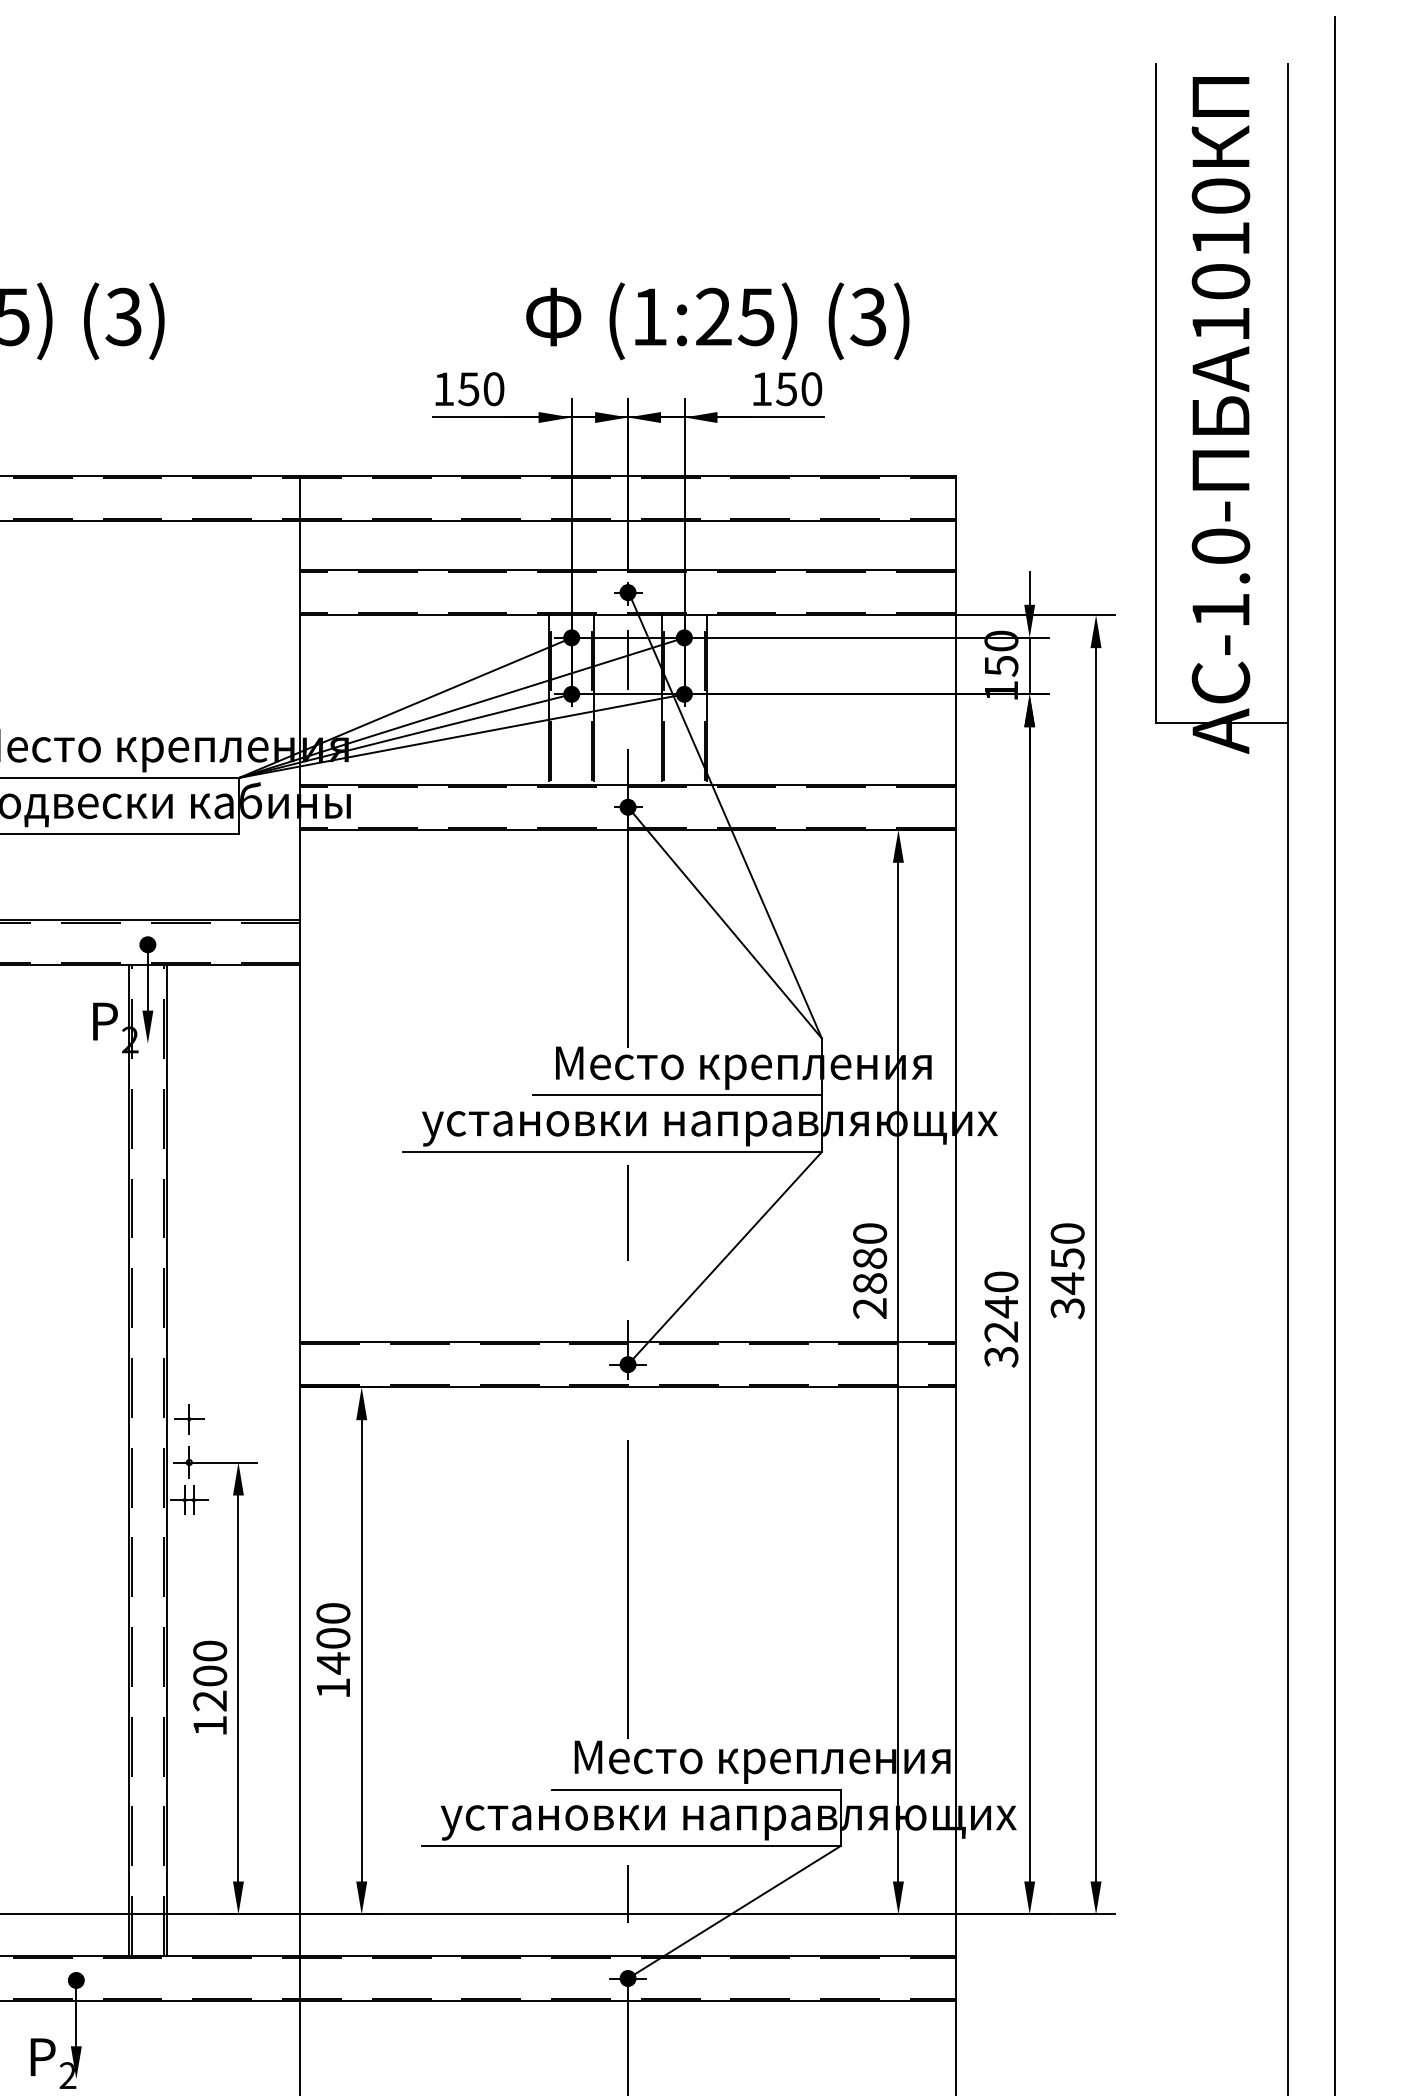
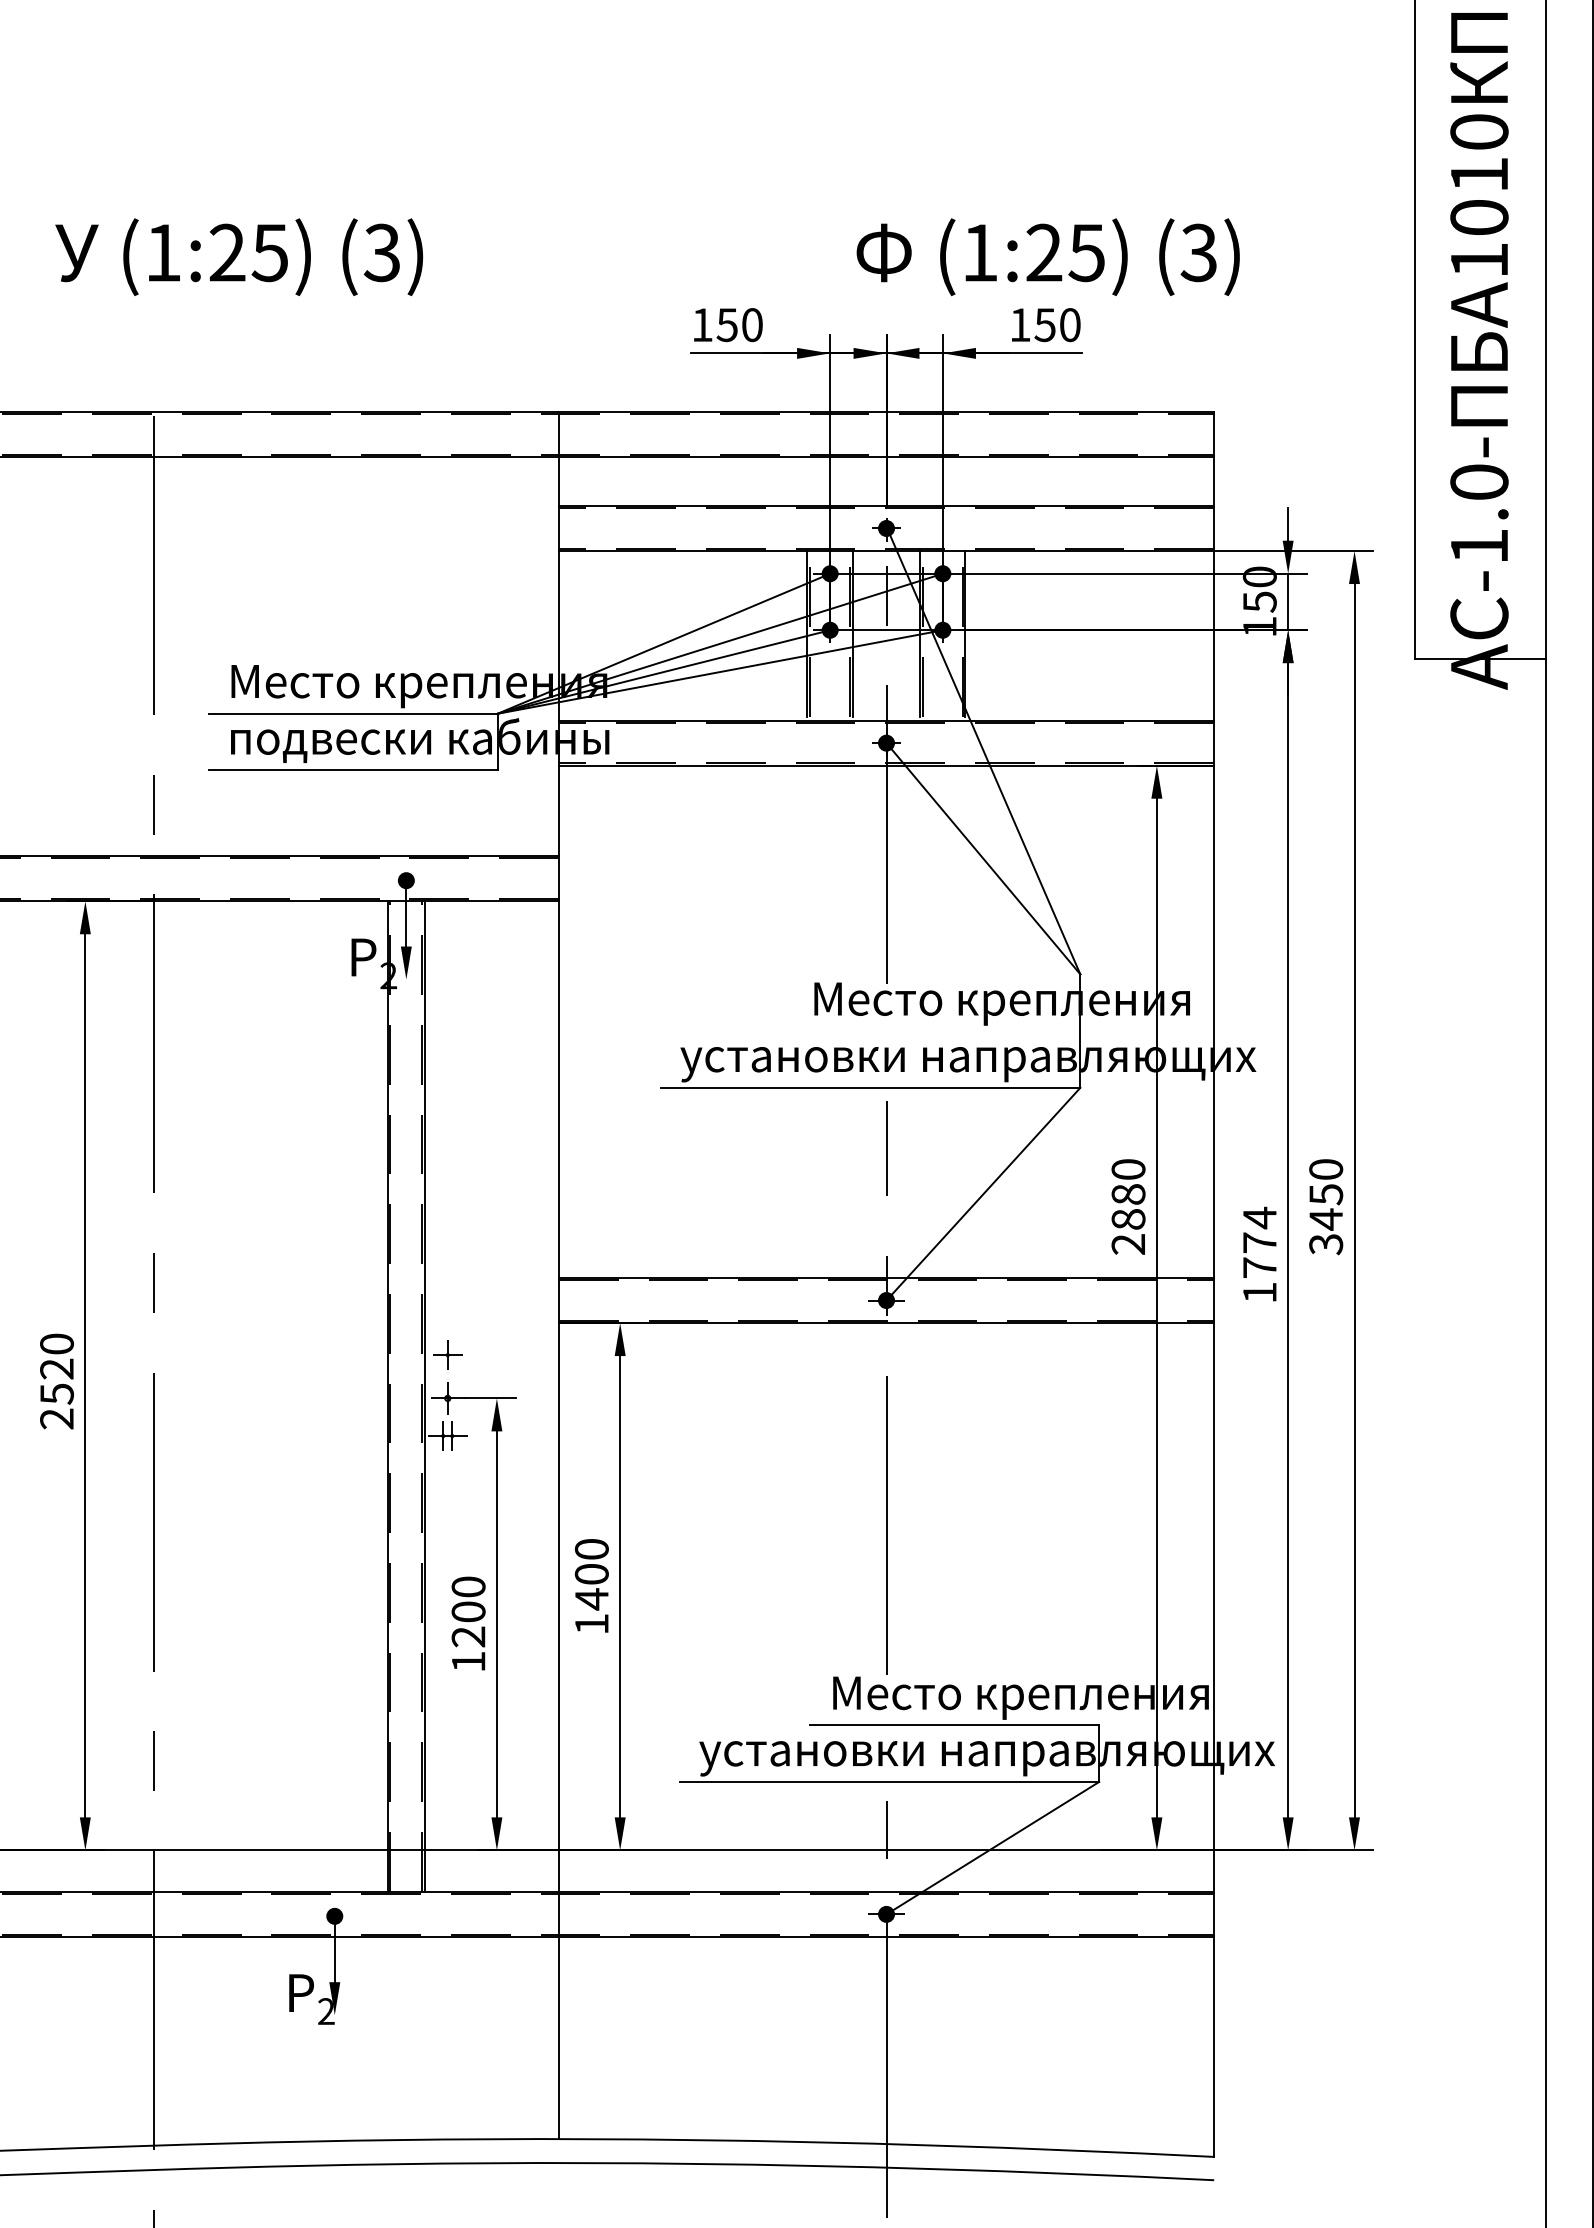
text: (717, 321) -> (1047, 257), moved
line: (677, 1095) -> (935, 1031), removed
text: (1001, 1318) -> (1259, 1254), 3240 -> 1774

